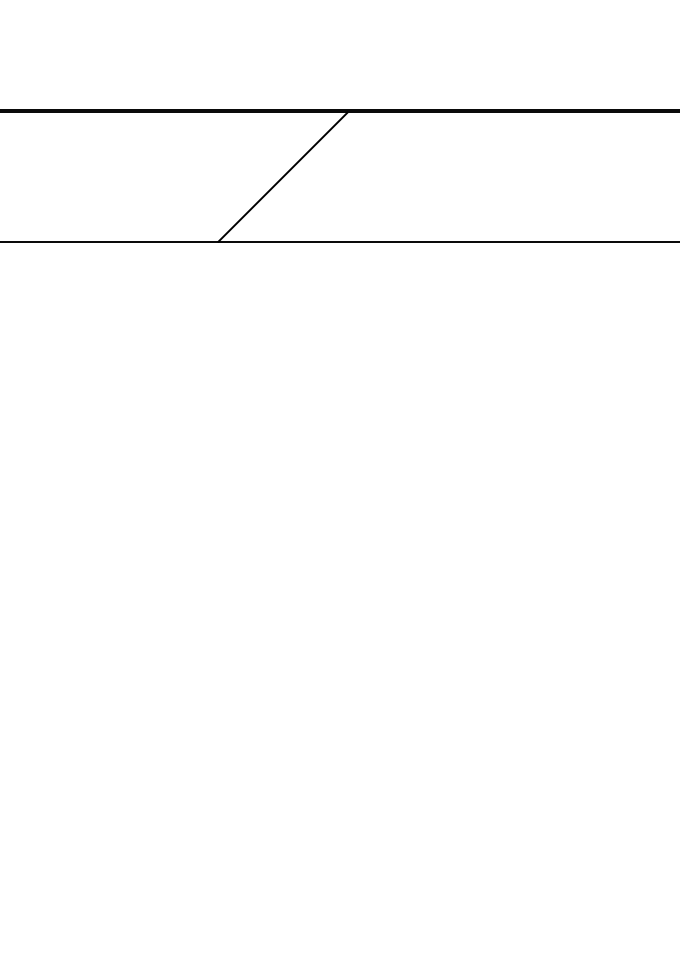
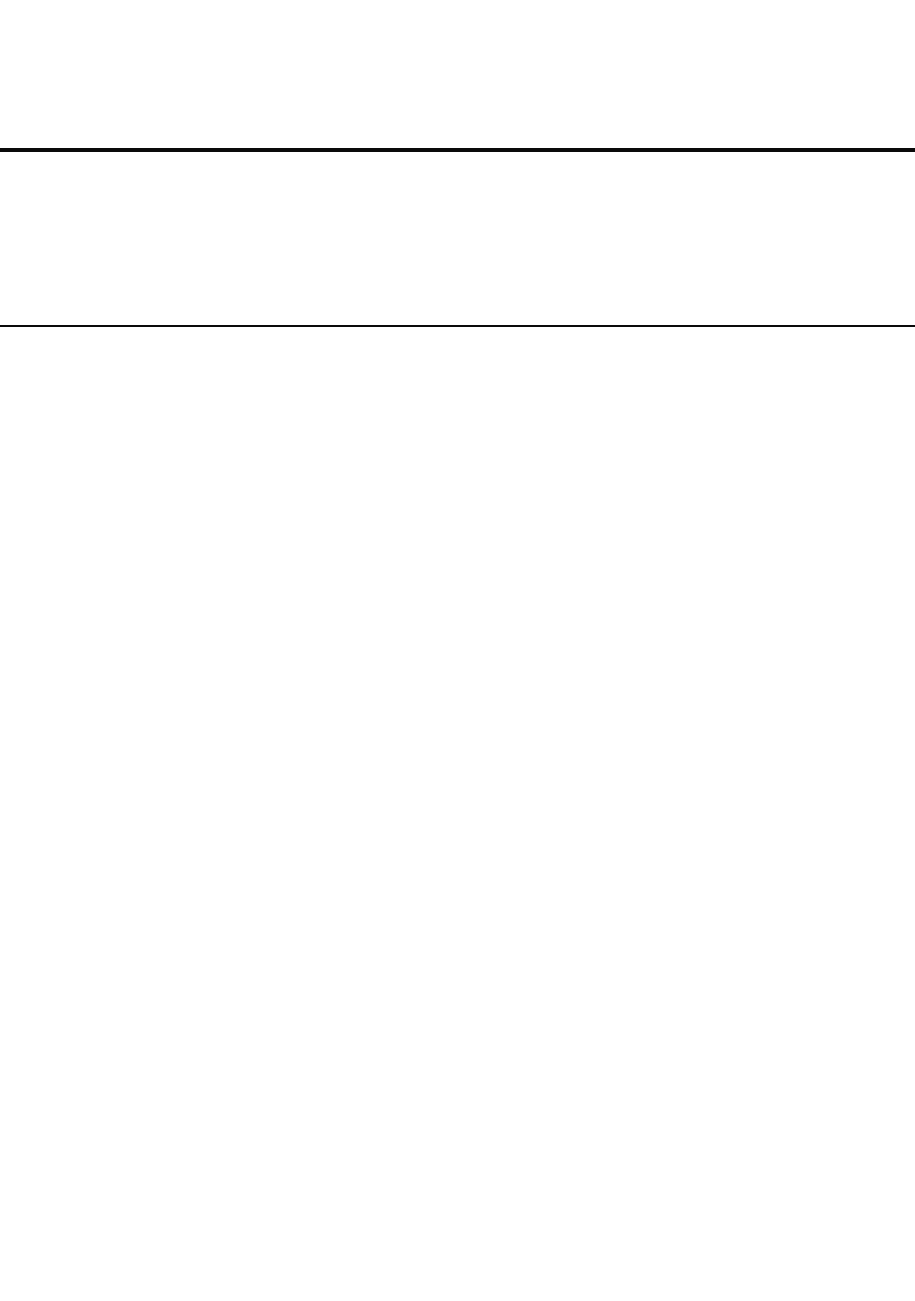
hatch: (282, 177) -> (380, 238), removed

